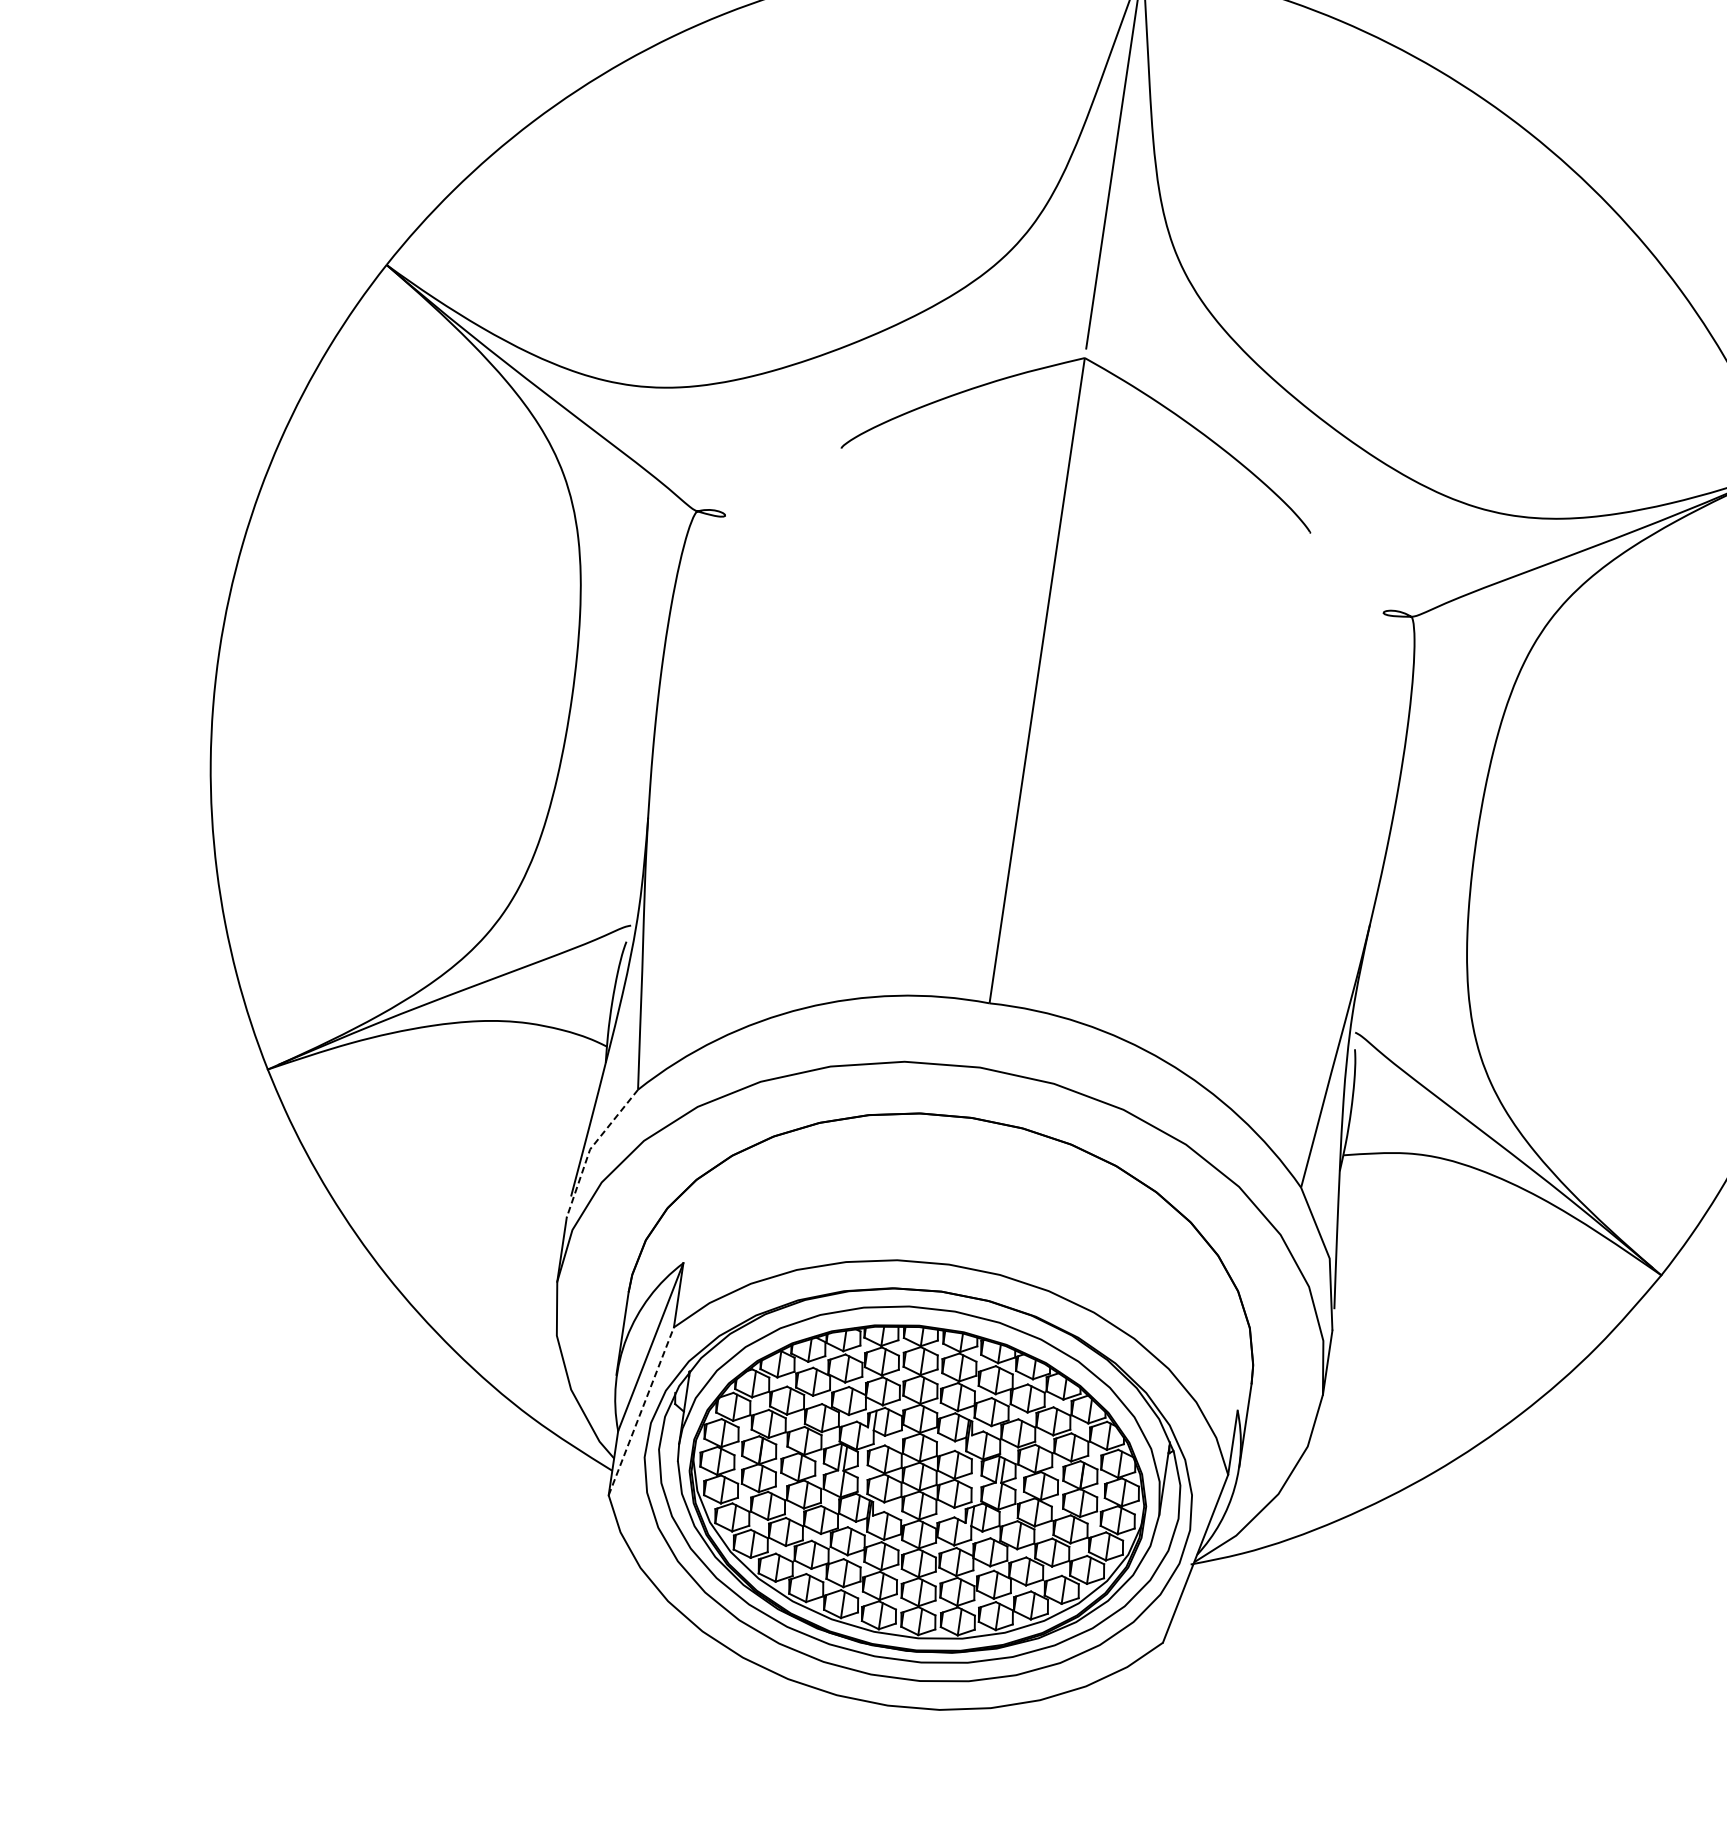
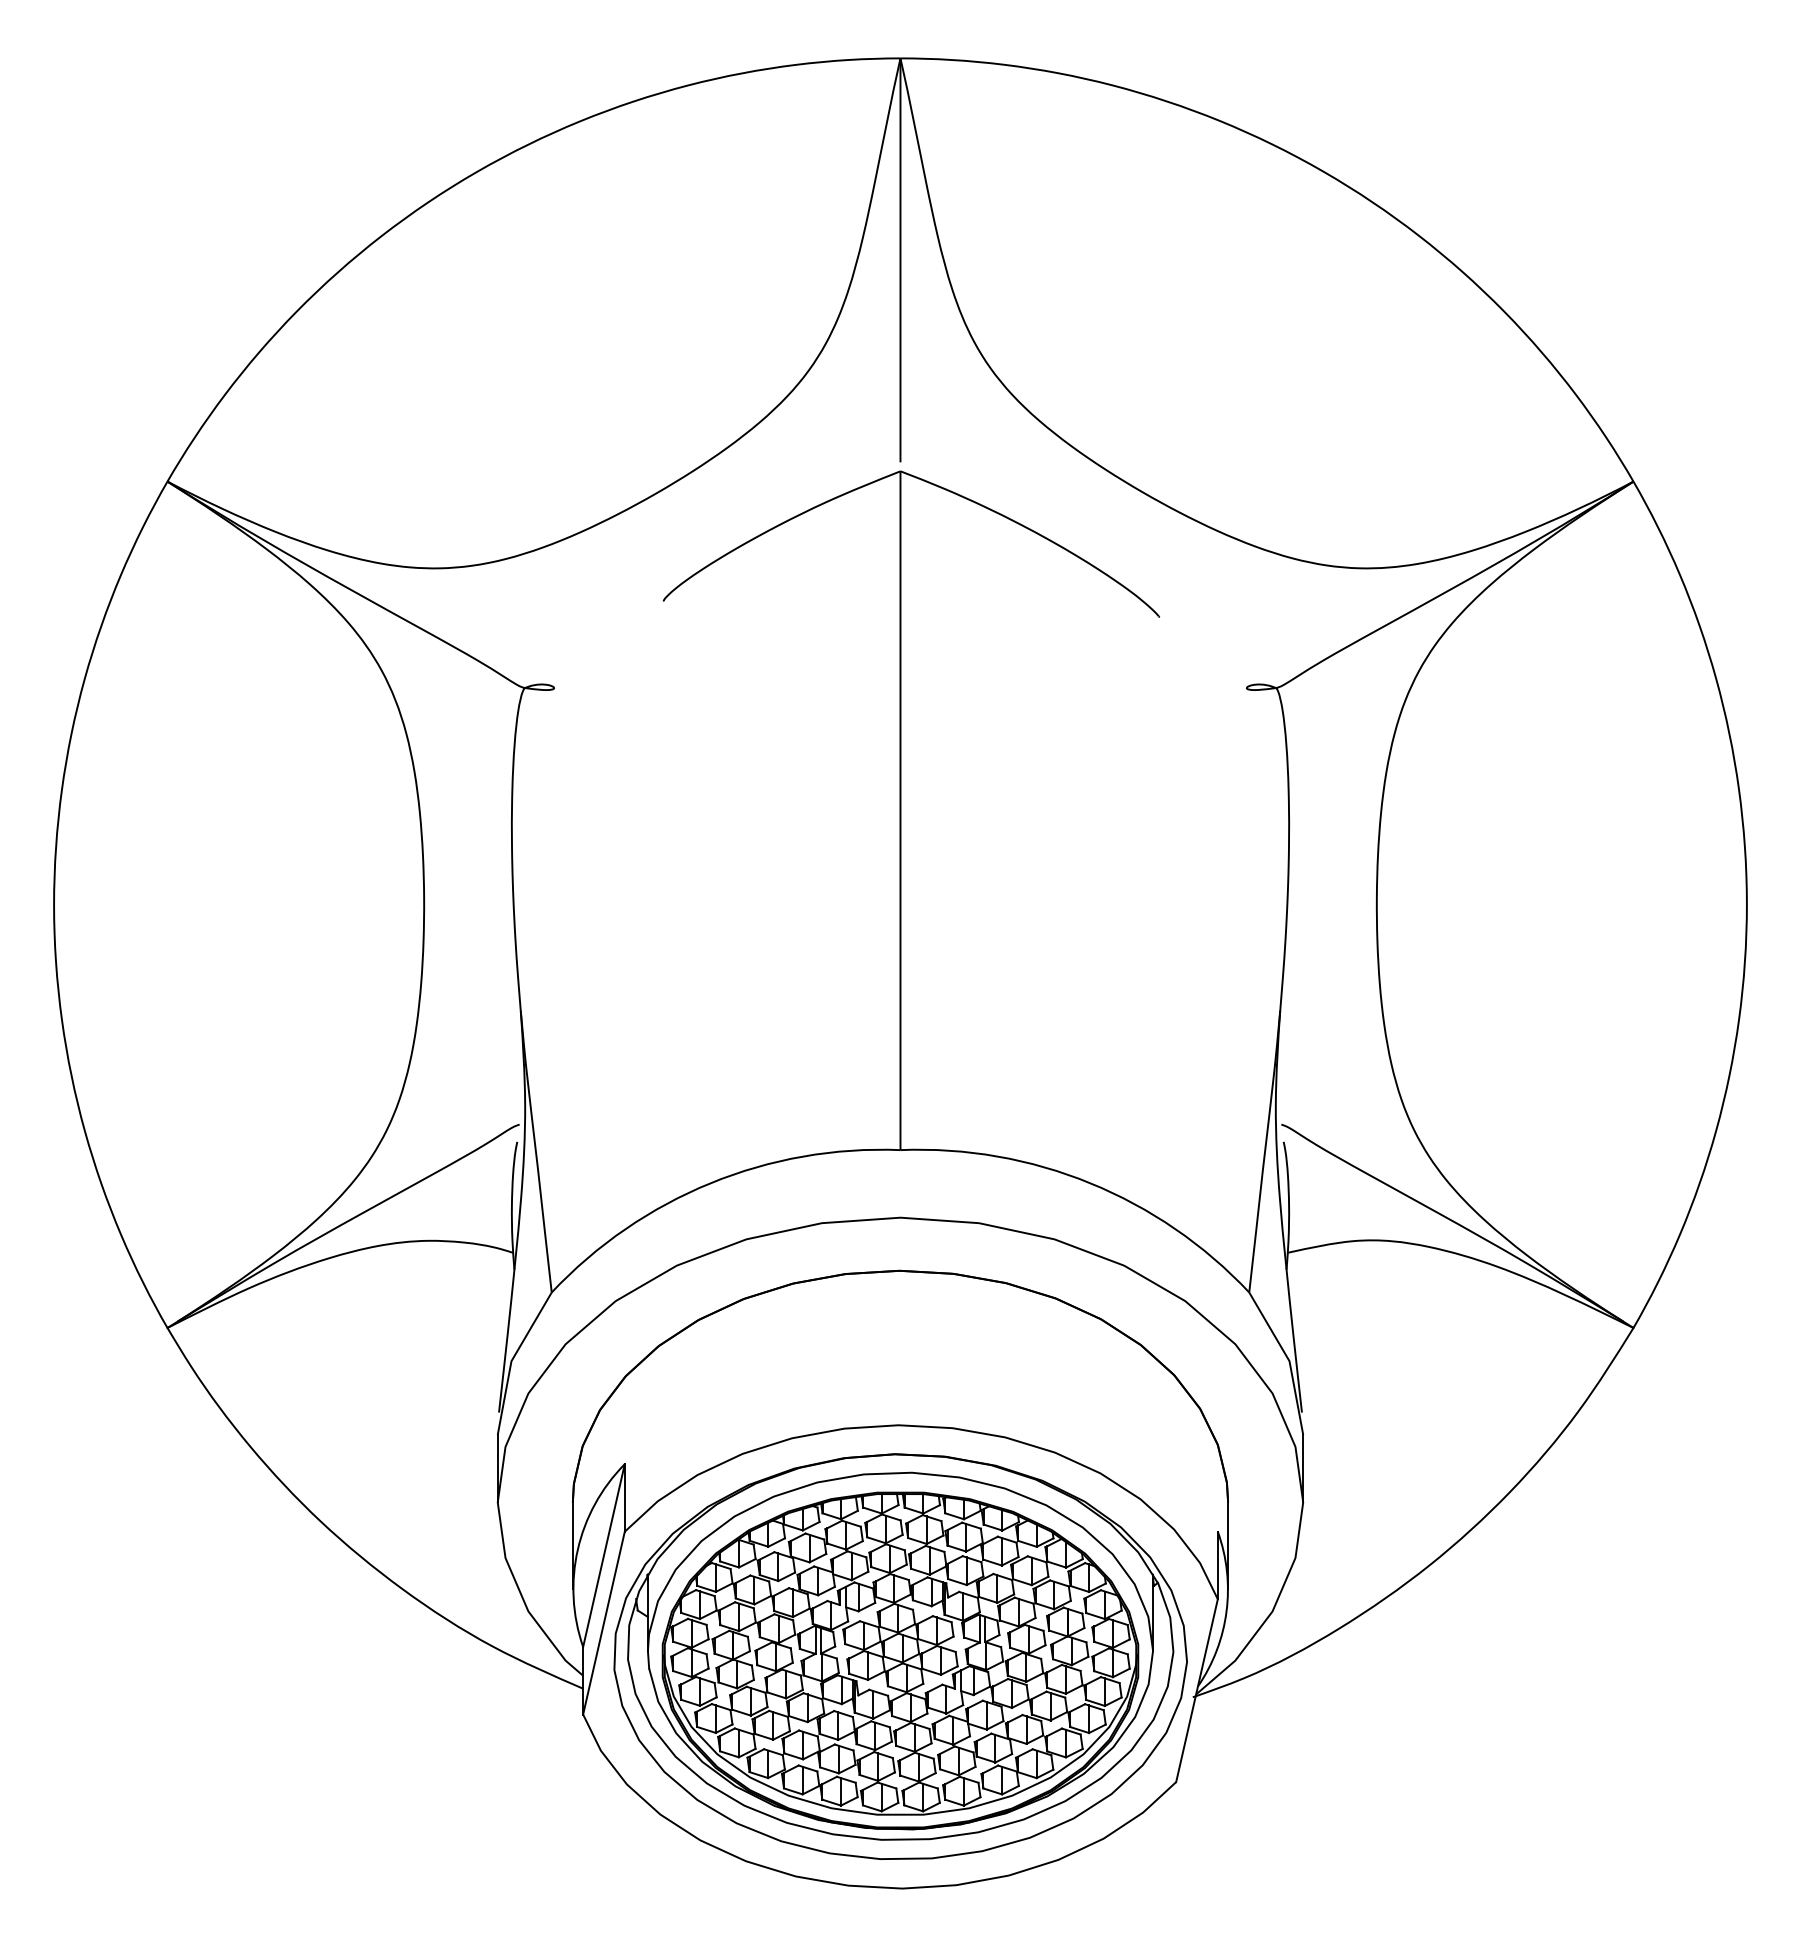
line: (591, 1147) -> (512, 1359), dashed -> solid
line: (640, 1411) -> (603, 1623), dashed -> solid

